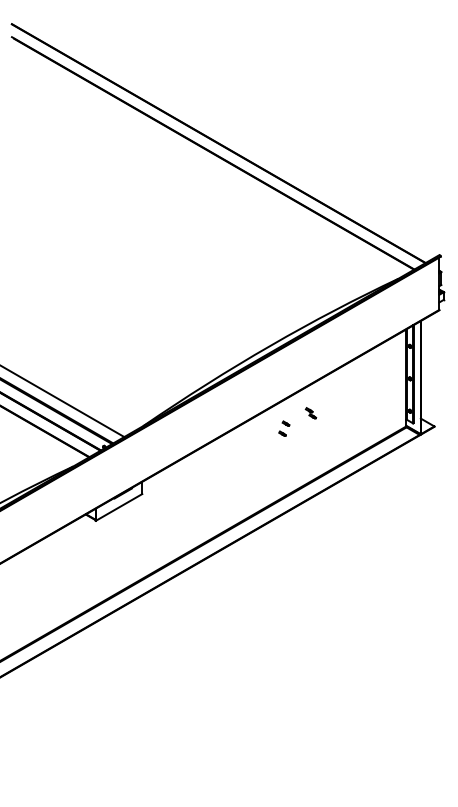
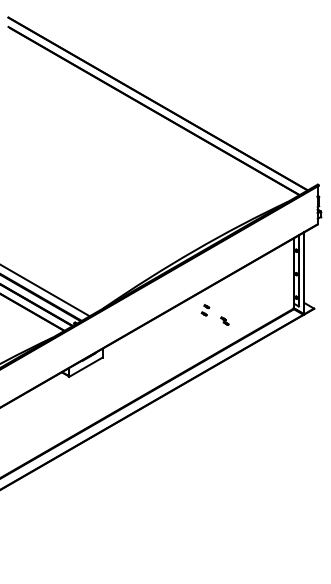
part: (310, 412) -> (224, 320), moved

